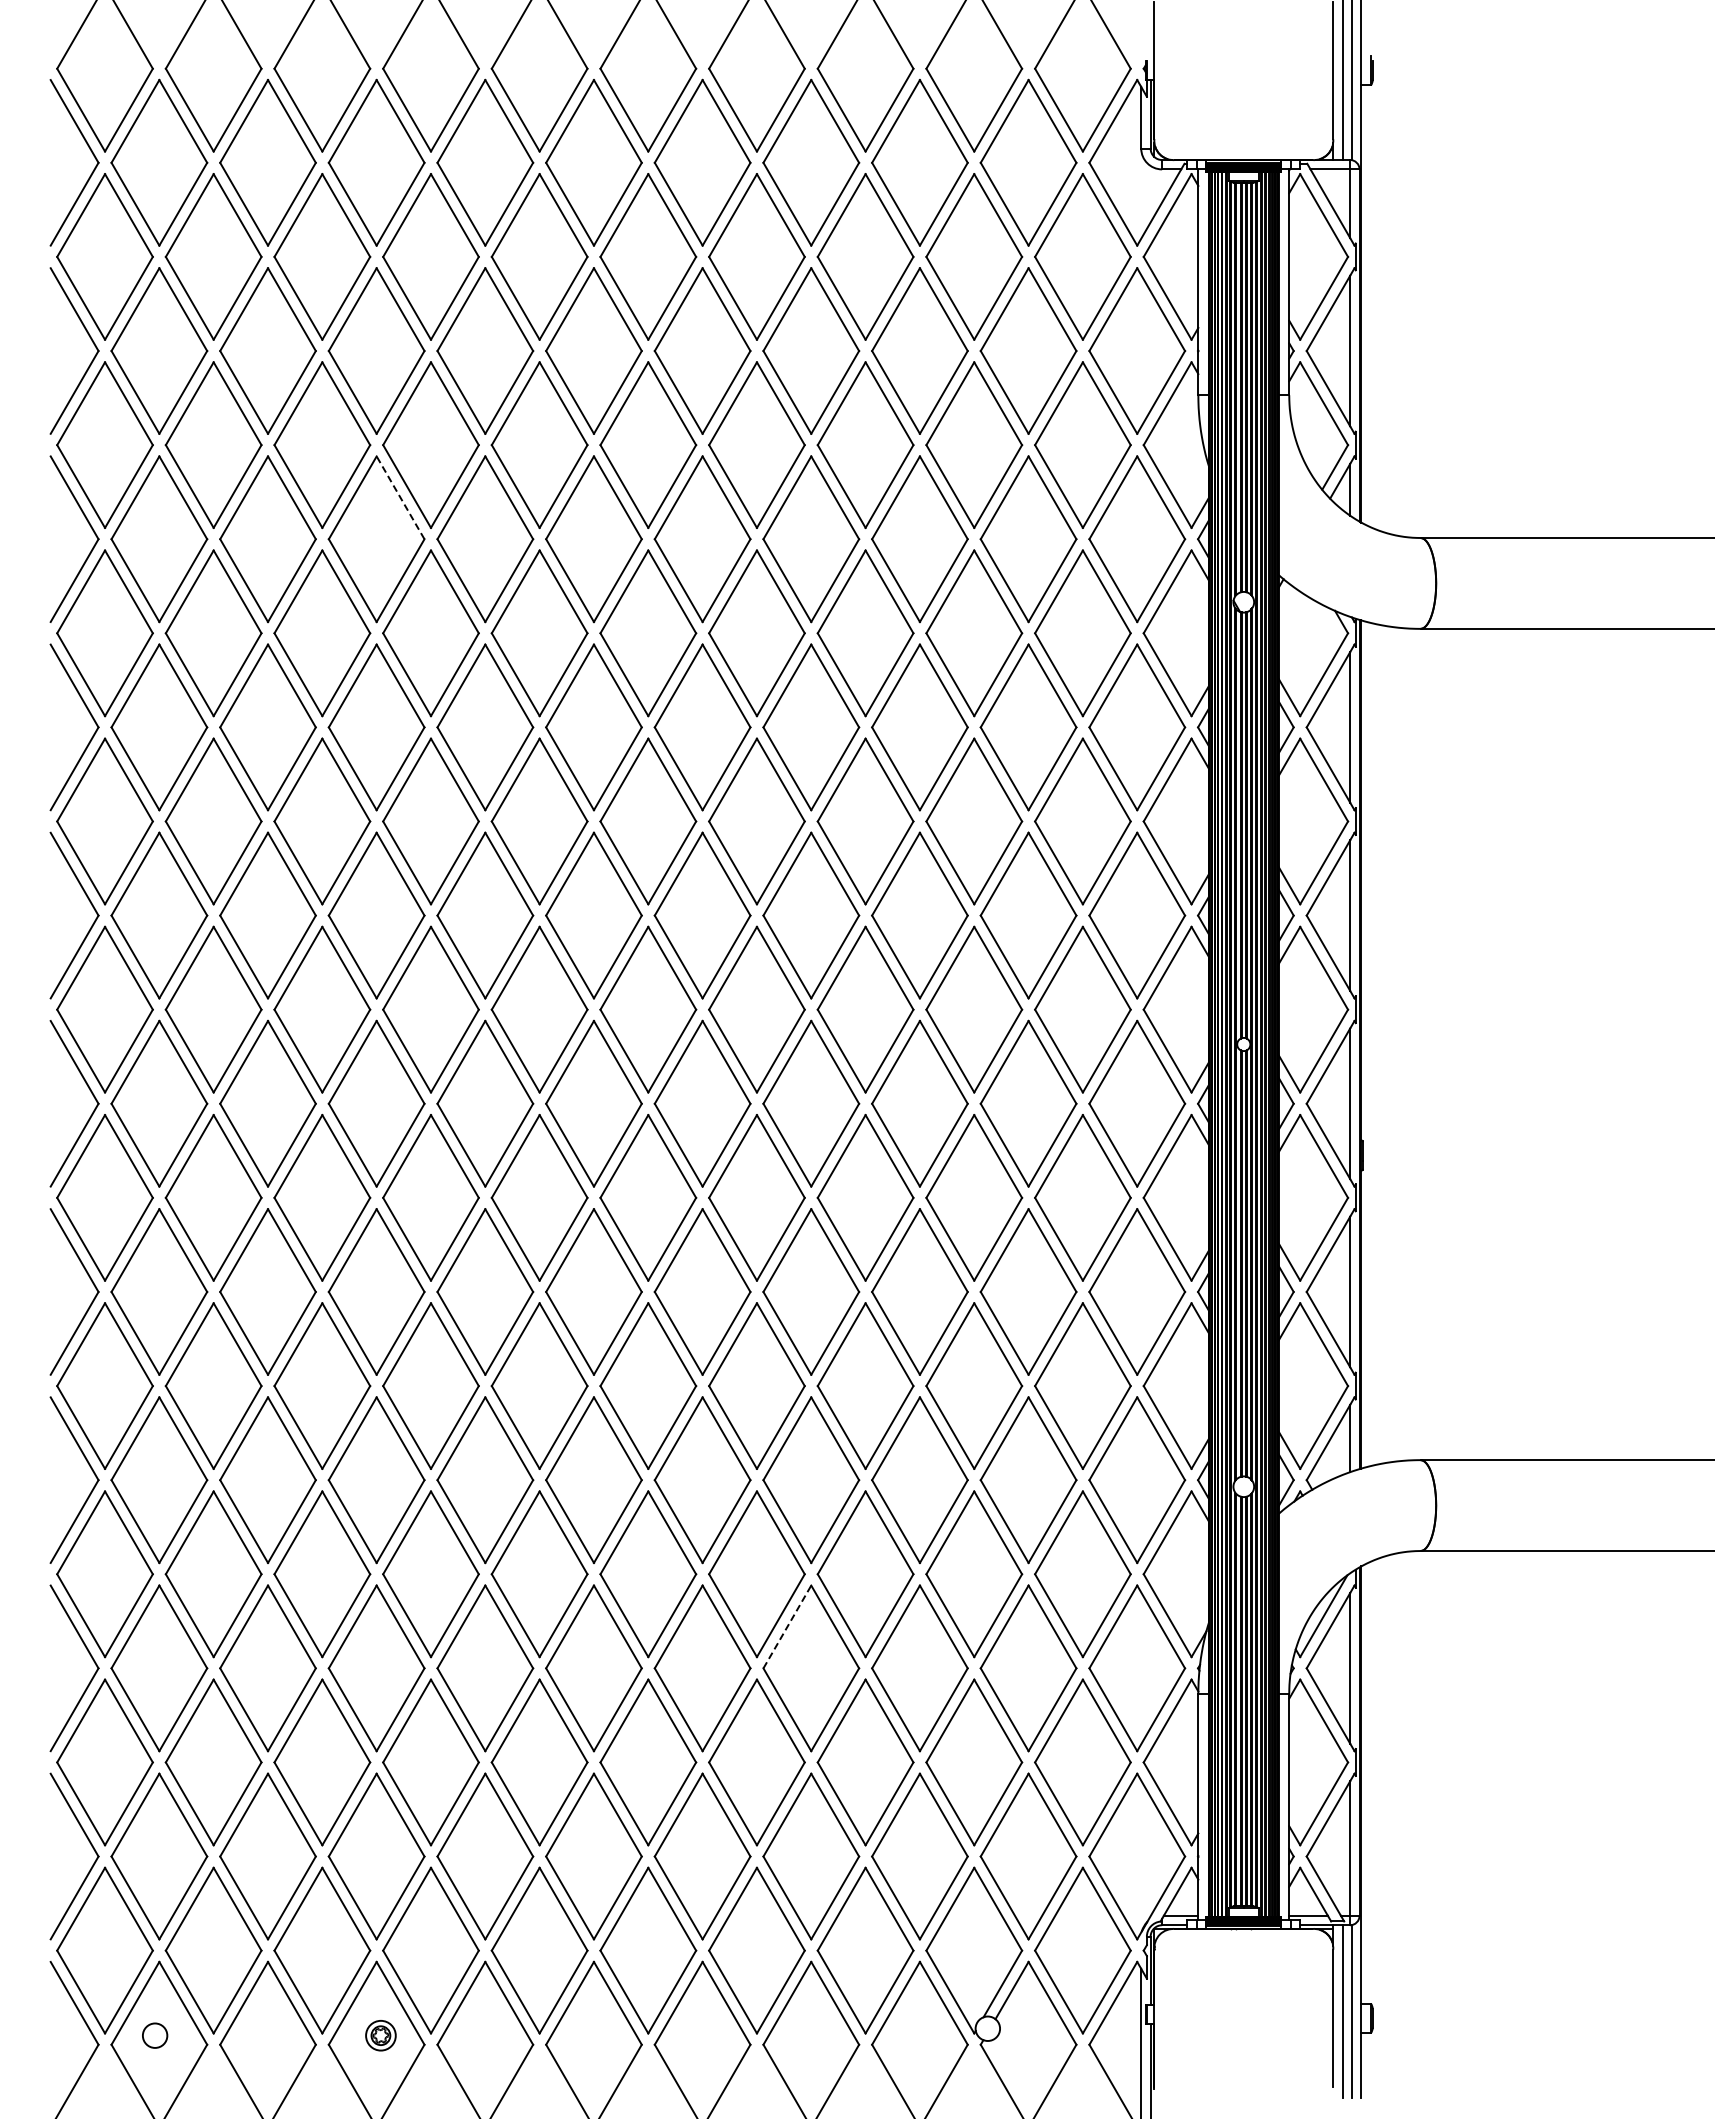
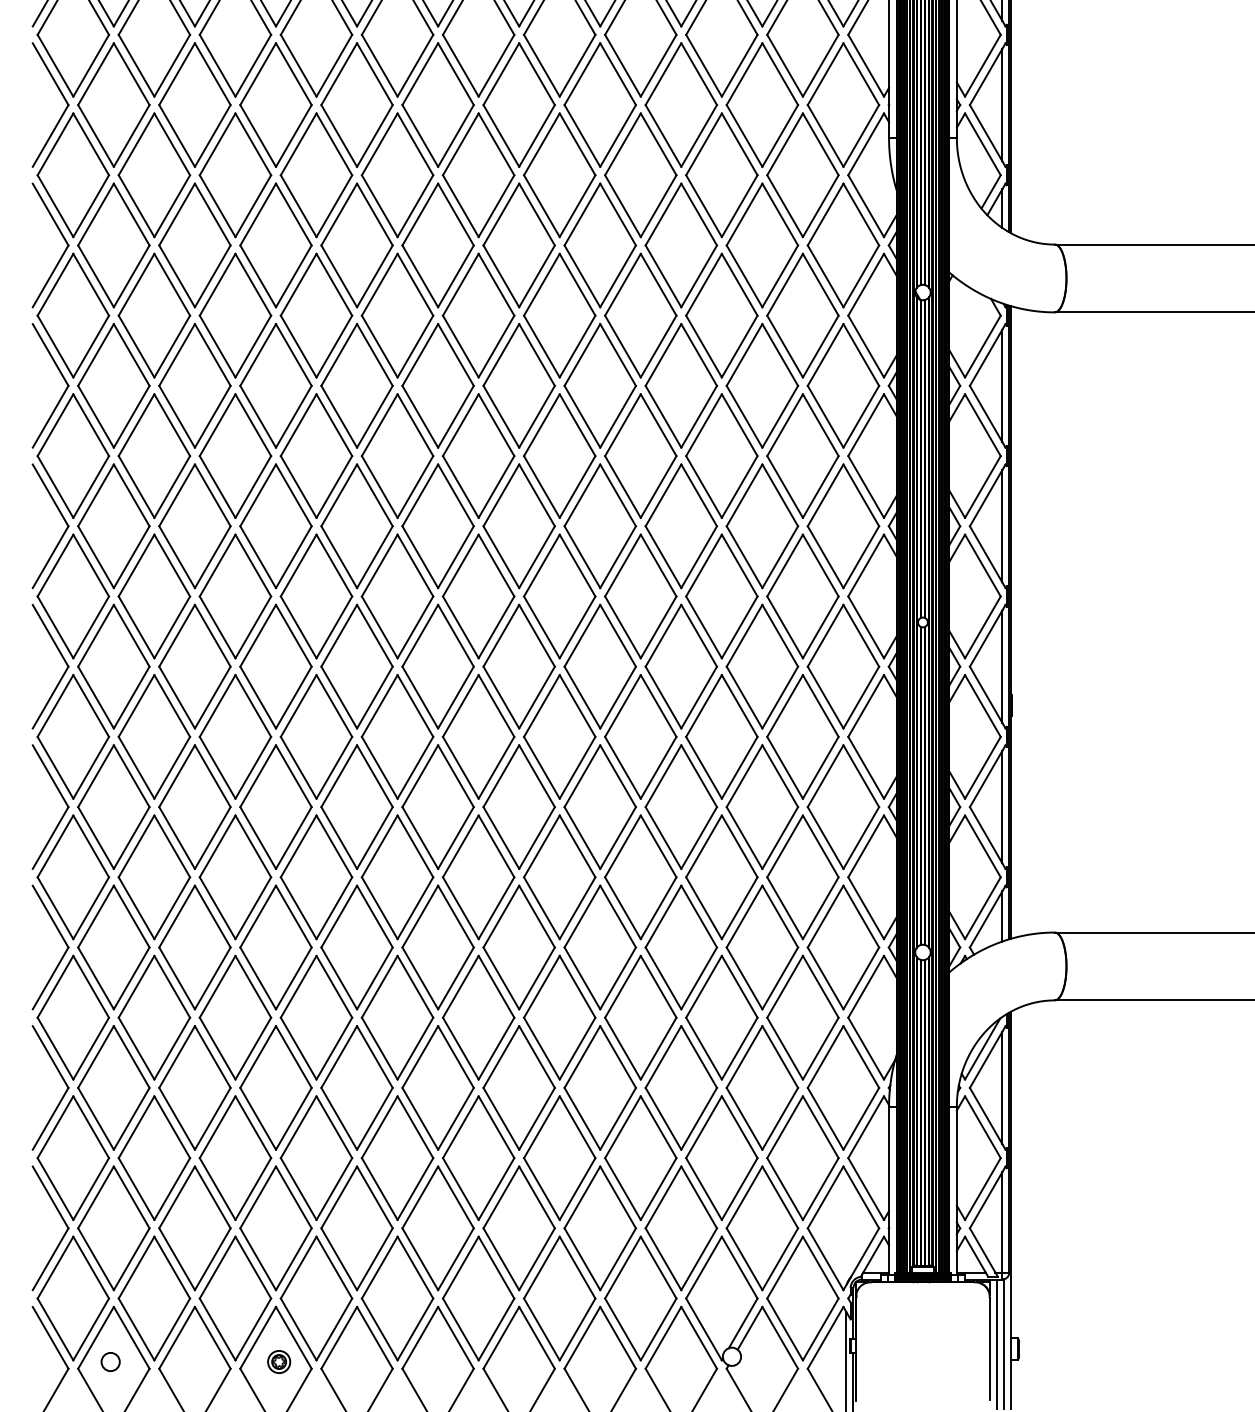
line: (400, 497) -> (293, 214), dashed -> solid
line: (787, 1626) -> (582, 1056), dashed -> solid

